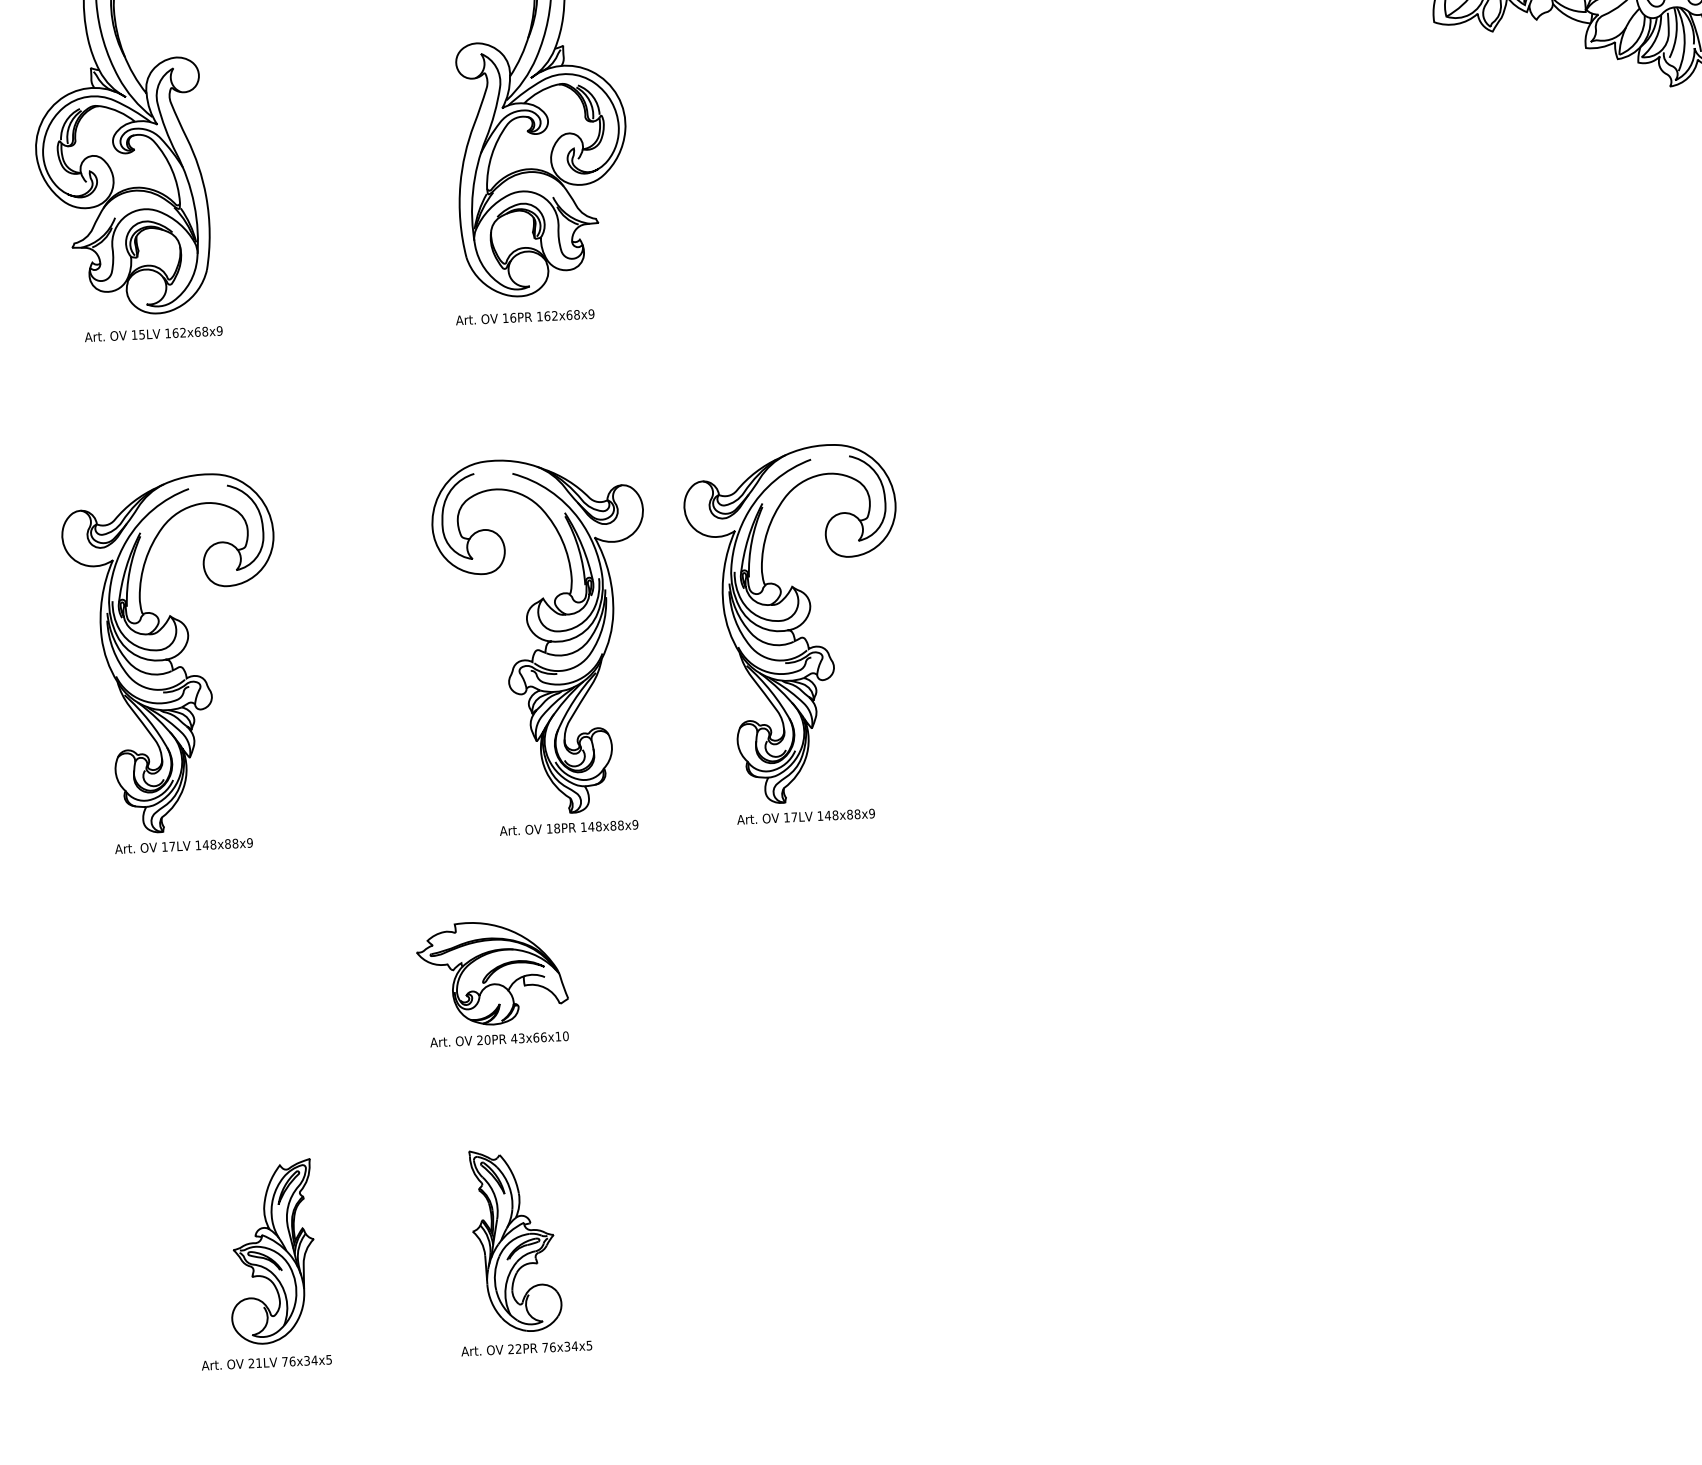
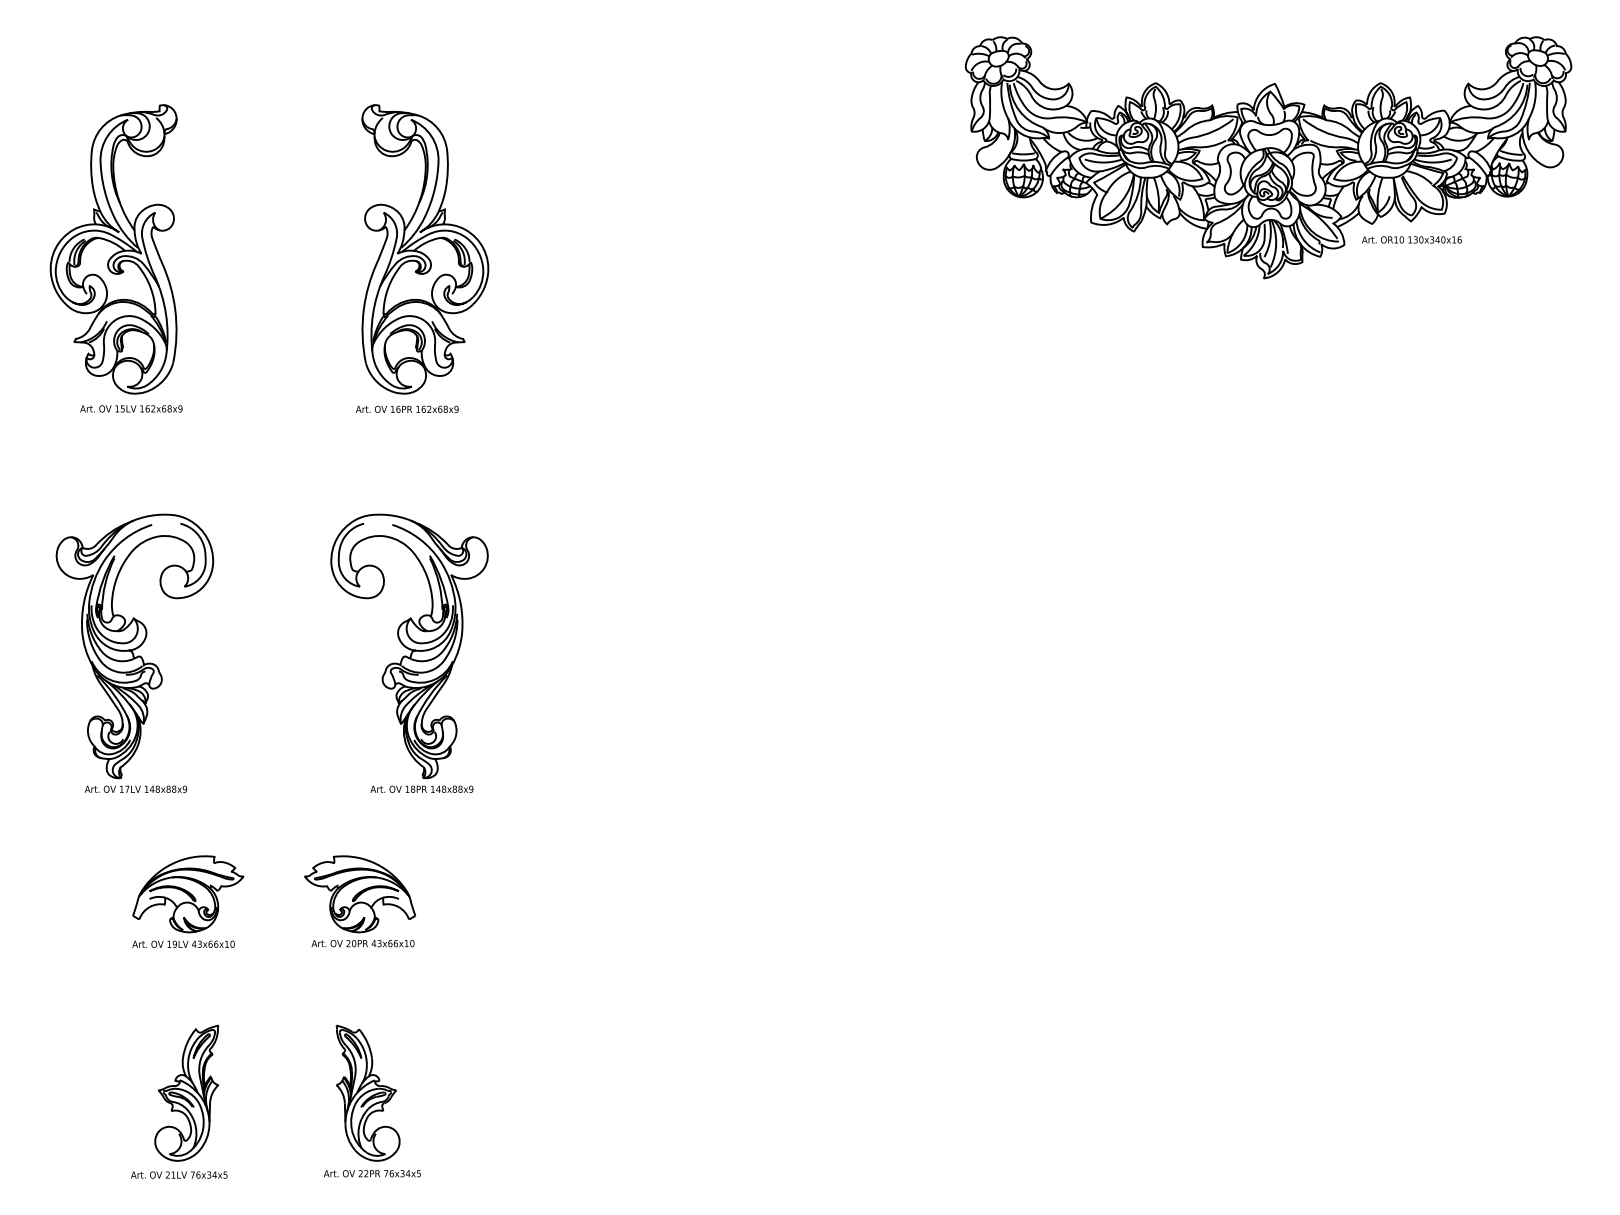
part: (795, 632) -> (596, 652), removed
part: (261, 993) -> (188, 901), added

